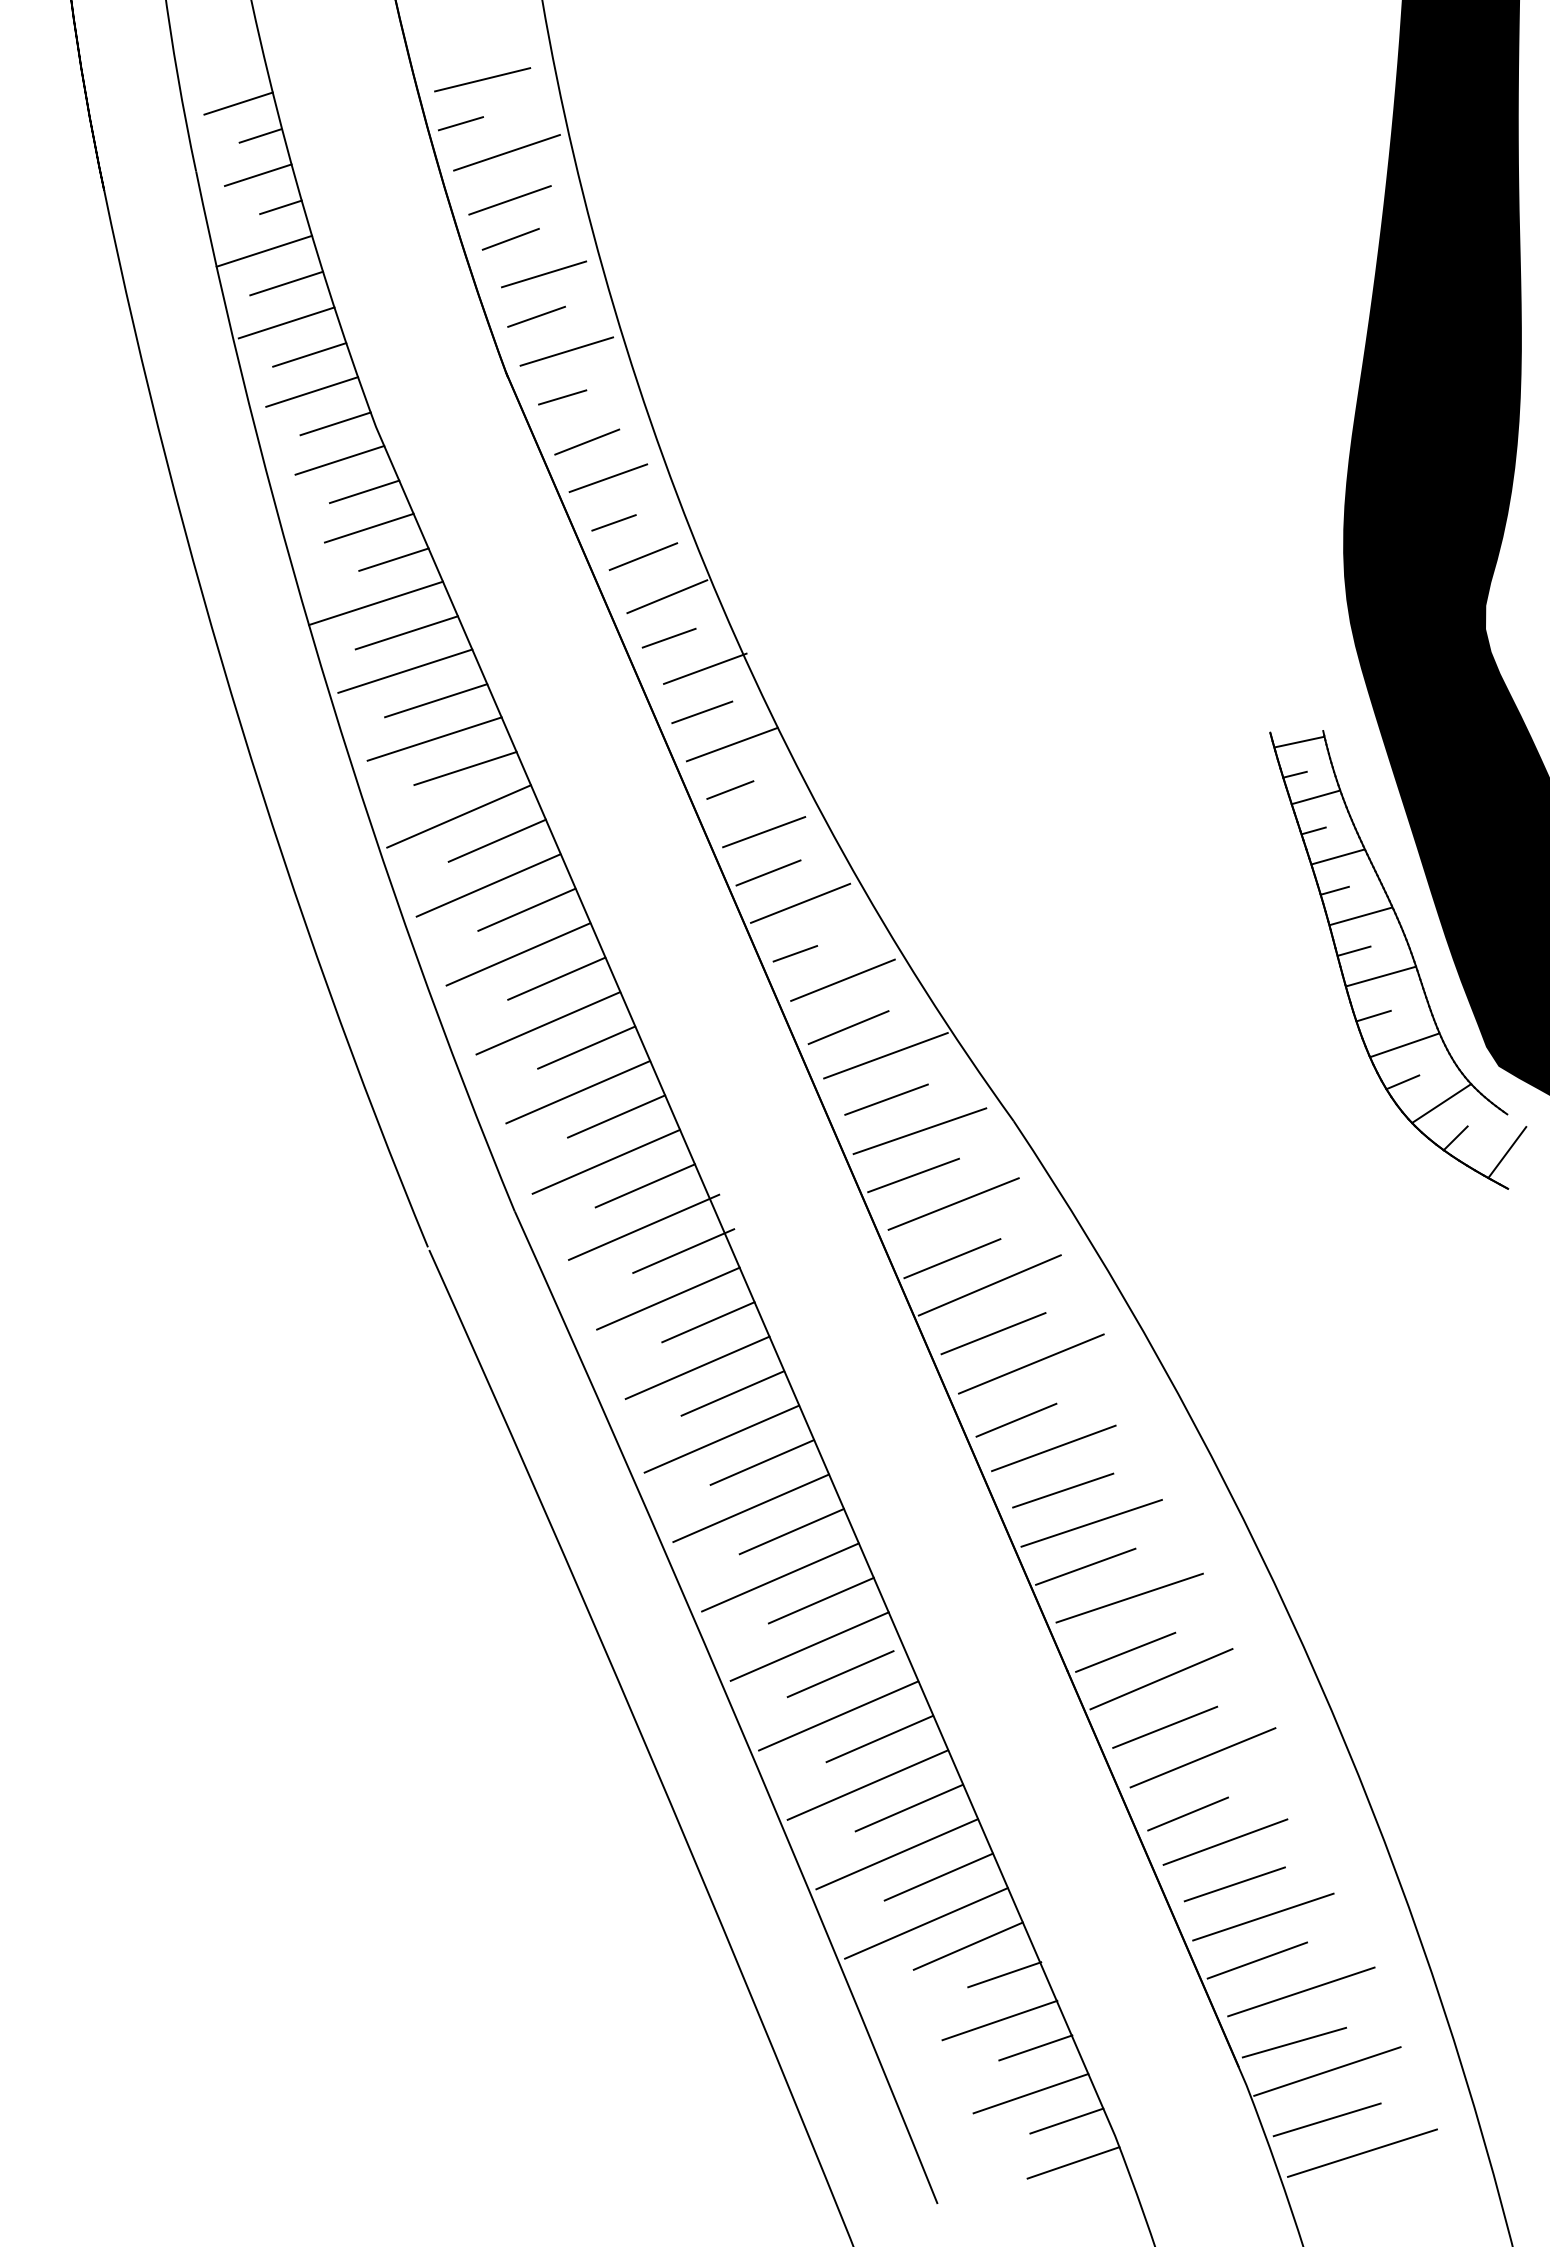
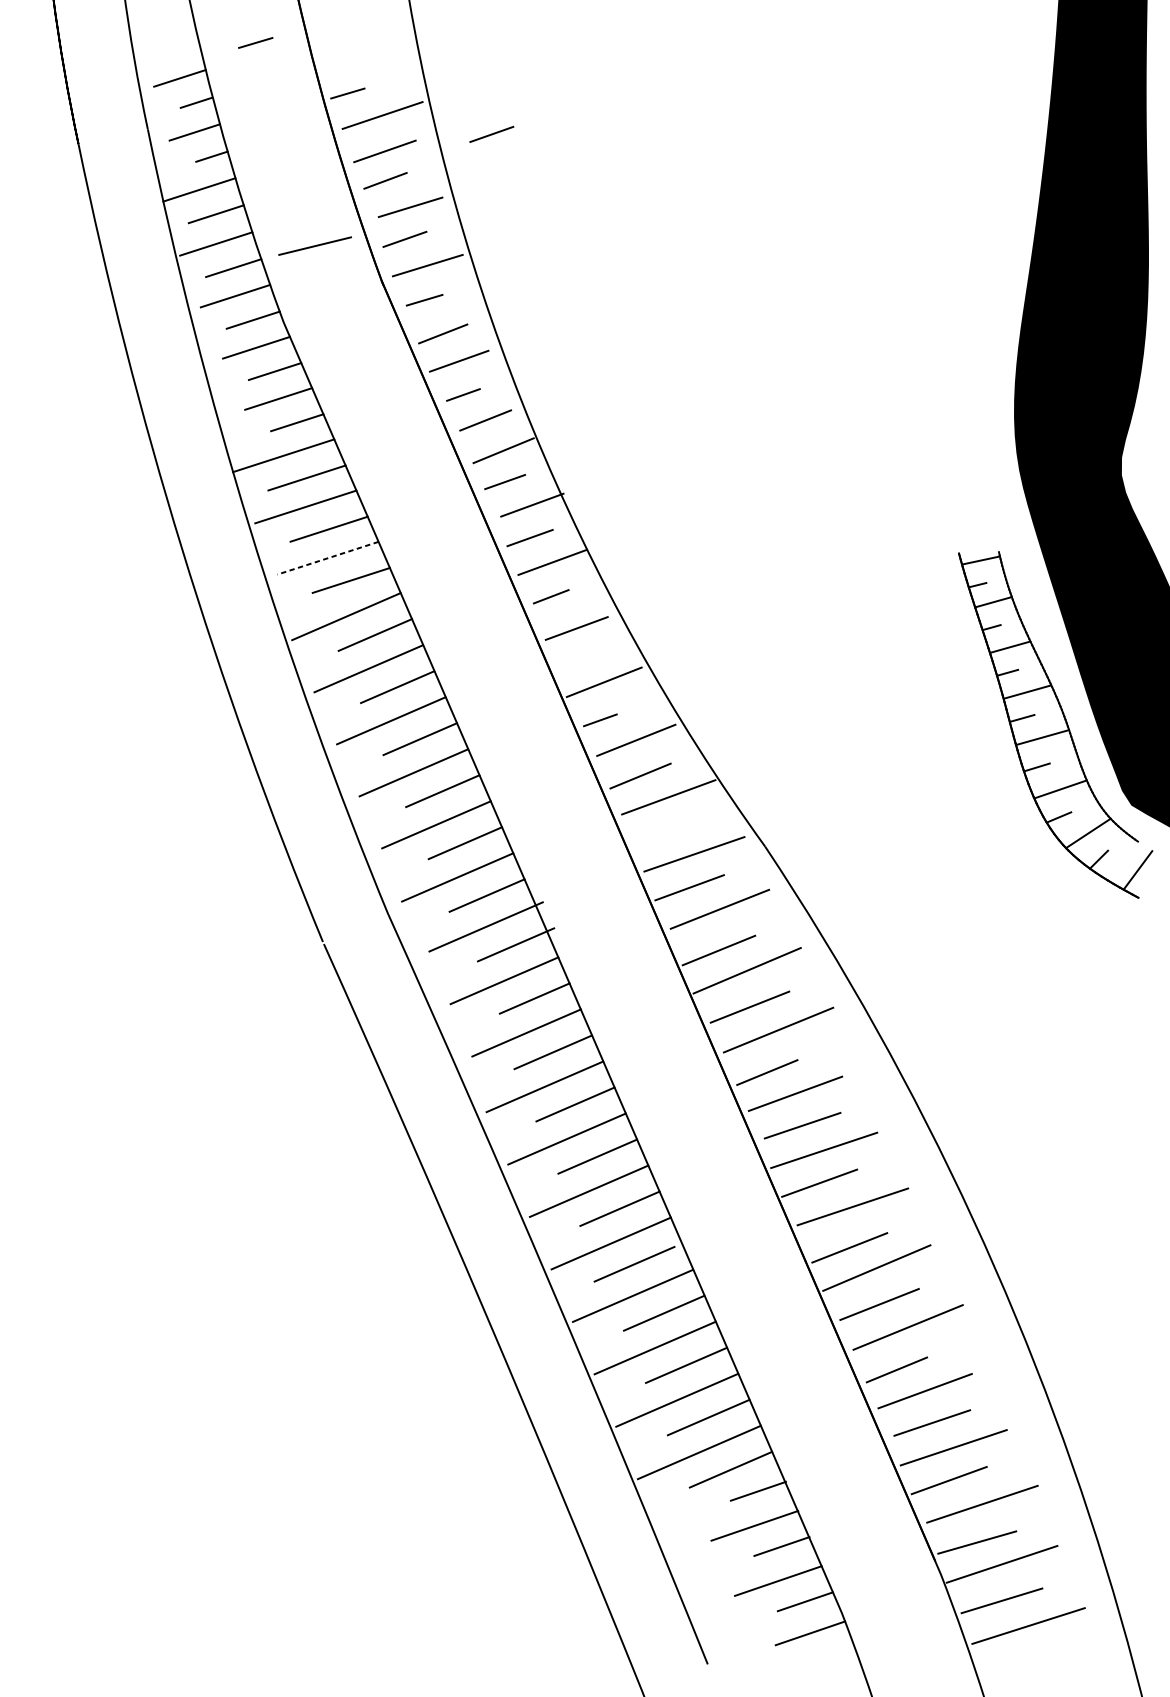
line: (338, 56) -> (255, 42), added
line: (482, 79) -> (315, 245), moved
line: (651, 177) -> (491, 134), added
line: (434, 739) -> (327, 558), solid -> dashed
line: (768, 872) -> (580, 658), removed
line: (886, 1099) -> (669, 830), removed

